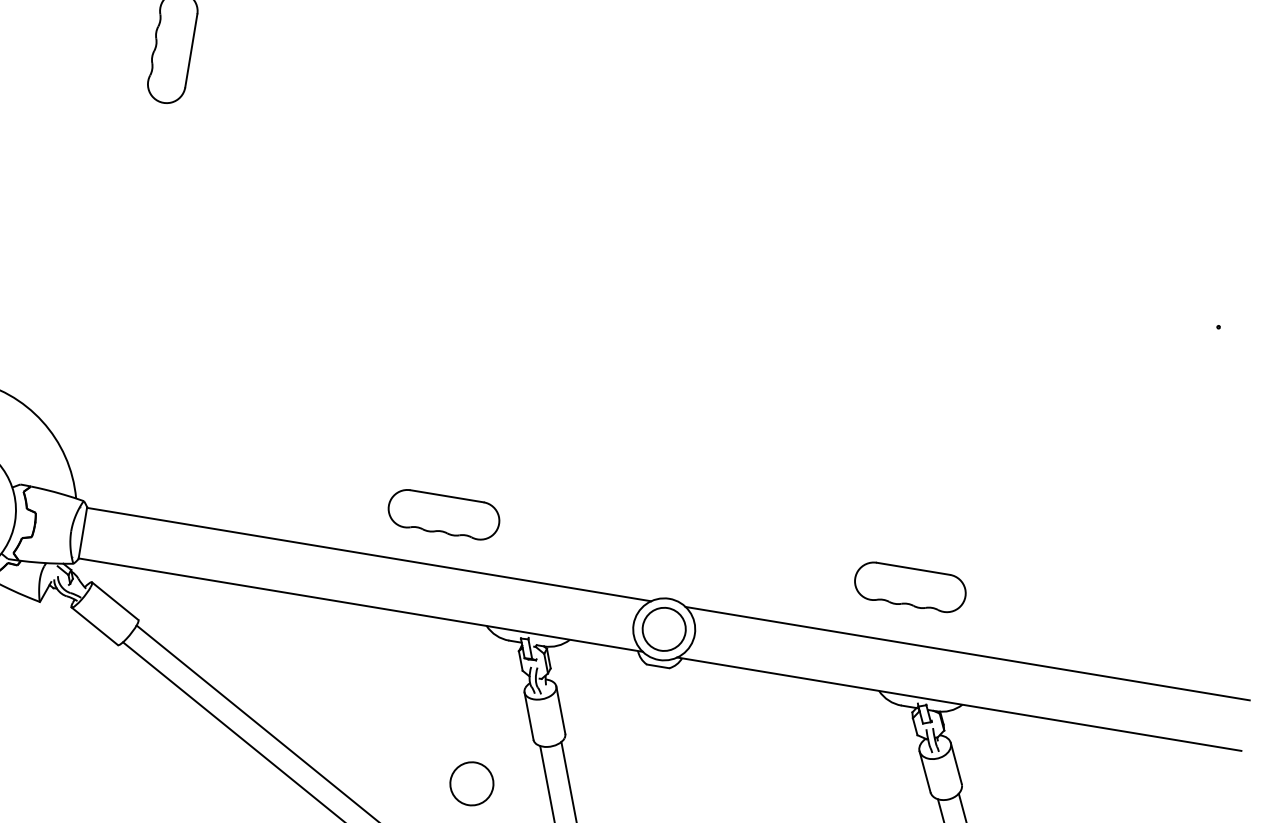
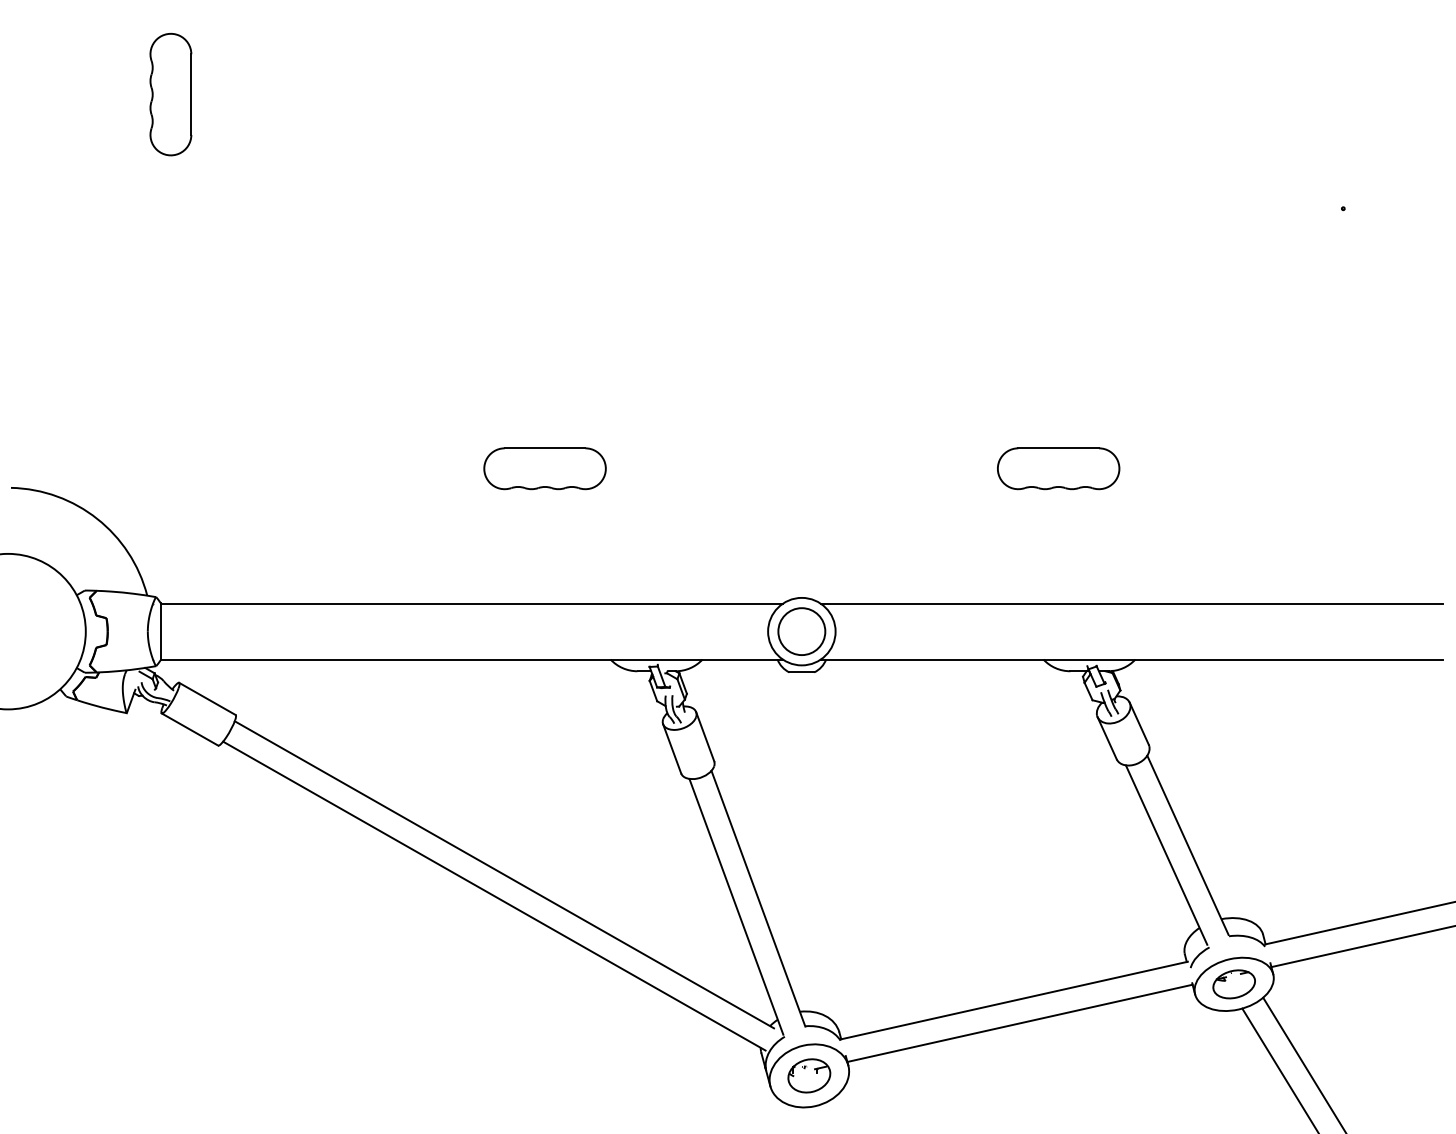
part: (443, 514) -> (544, 468), moved
part: (910, 587) -> (1058, 468), moved
circle: (471, 783) -> (622, 831), removed

